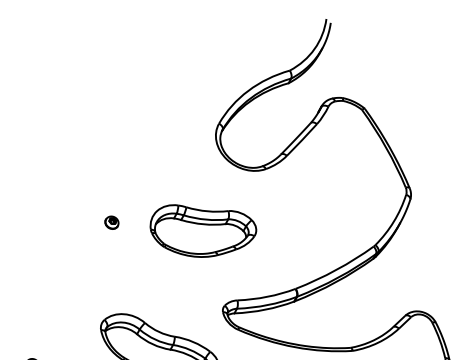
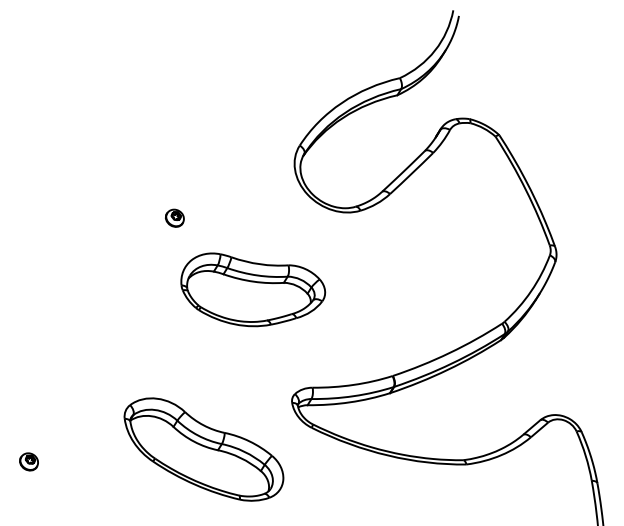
part: (111, 222) -> (174, 217), moved
part: (203, 230) -> (253, 289), moved

